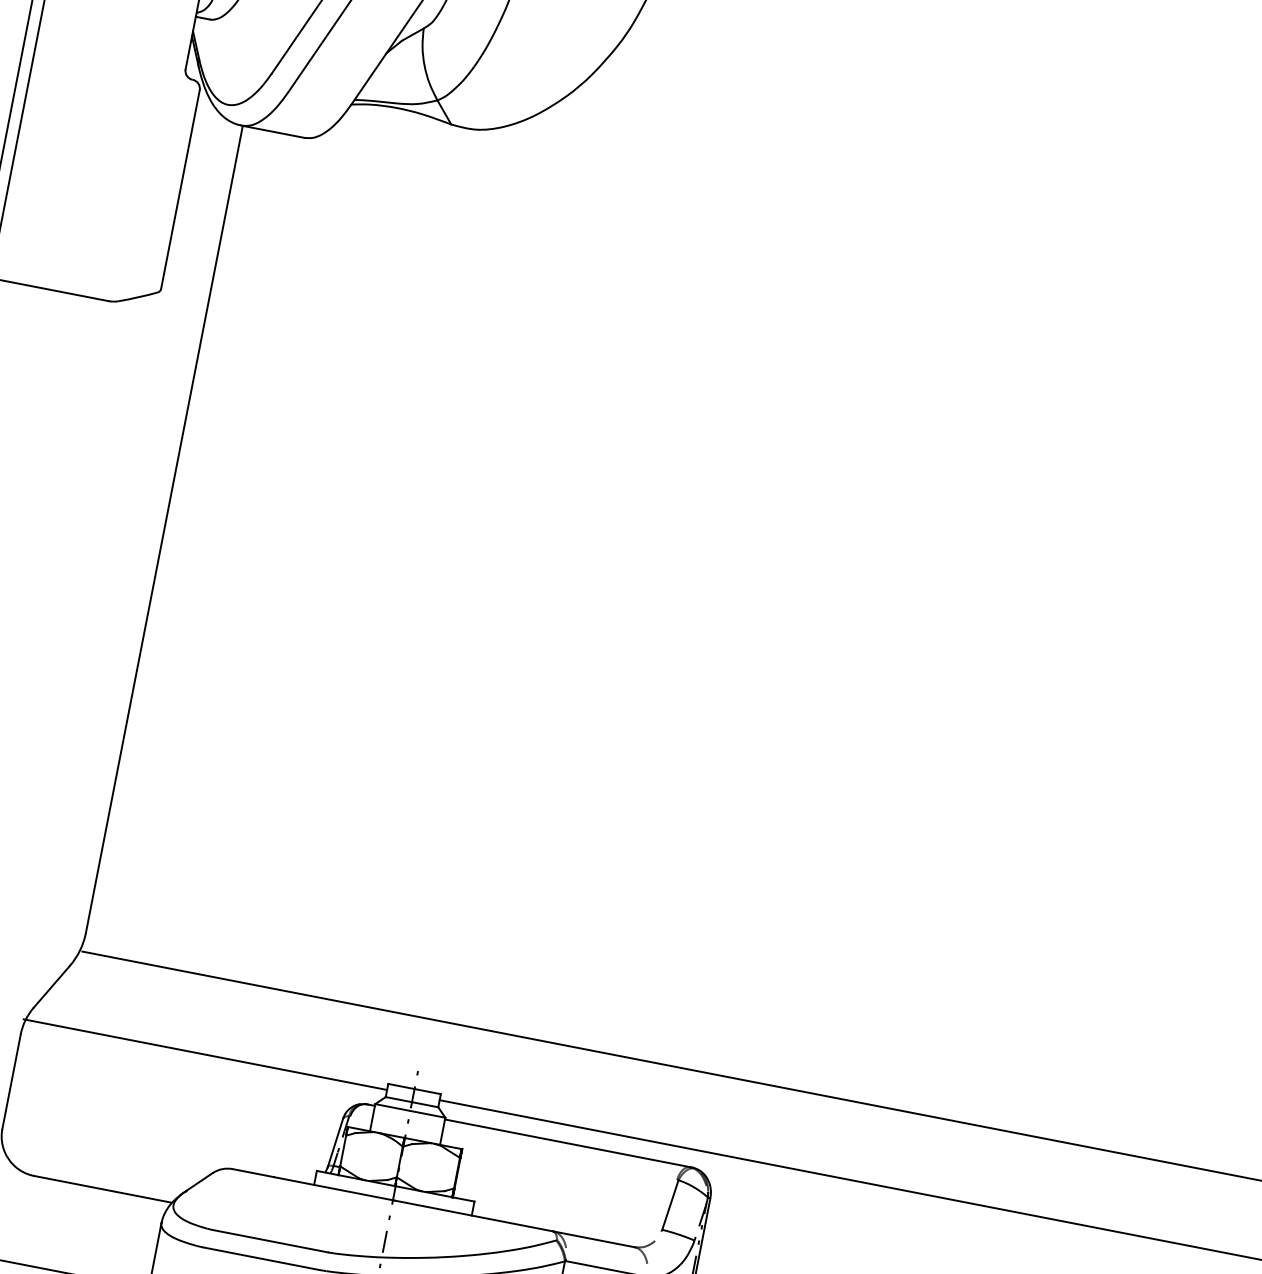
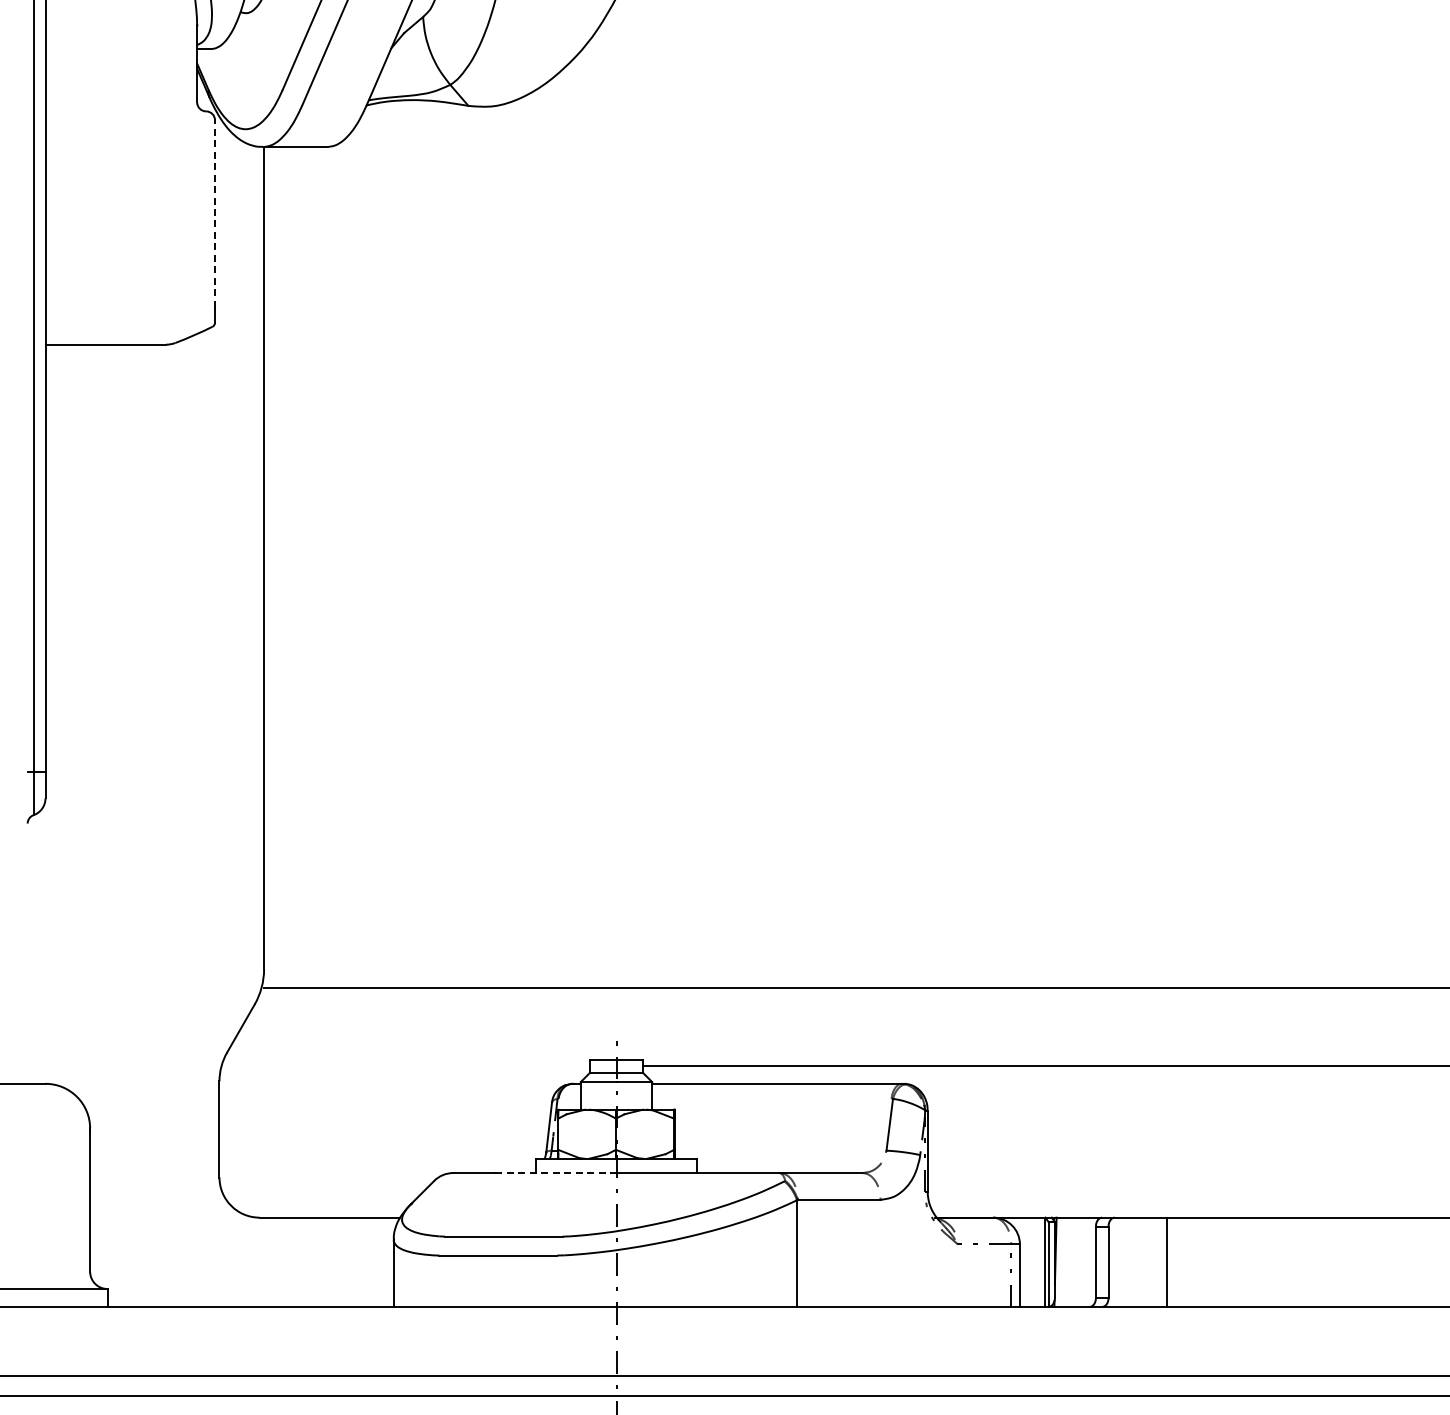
line: (182, 181) -> (215, 213), solid -> dashed
line: (205, 1054) -> (404, 1065), removed
line: (334, 1189) -> (557, 1173), solid -> dashed

